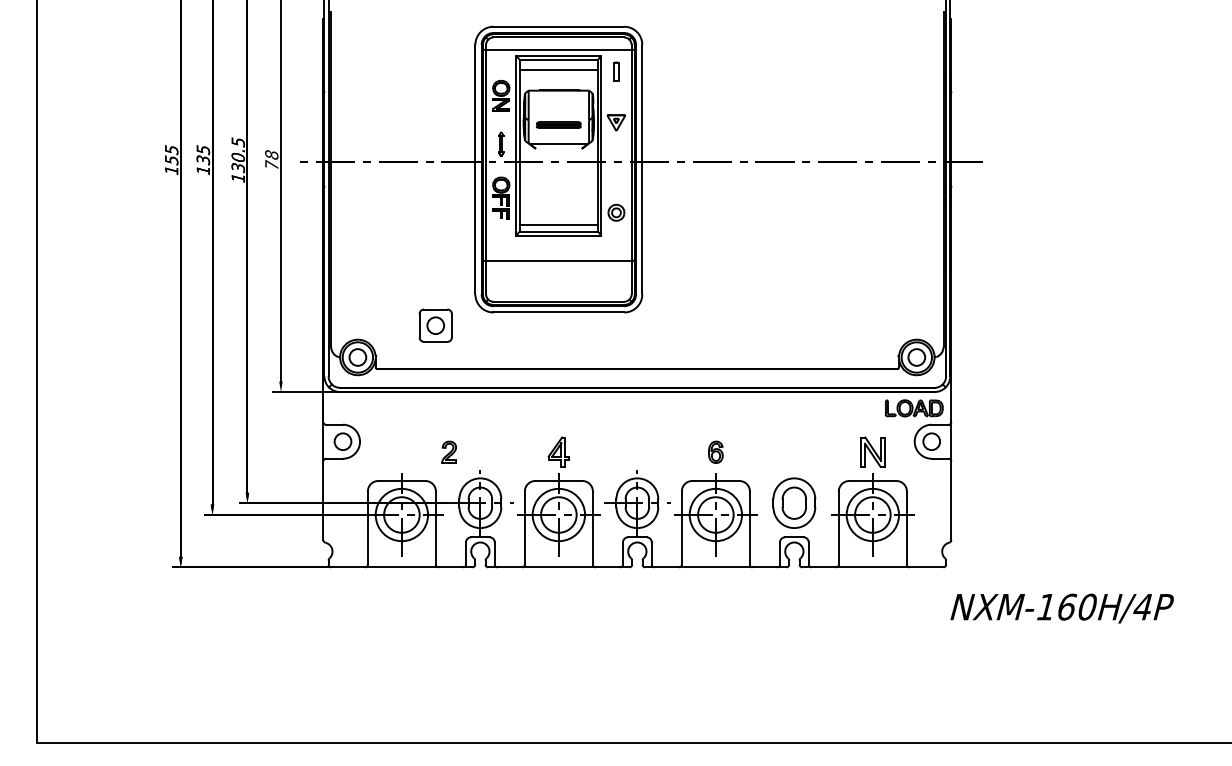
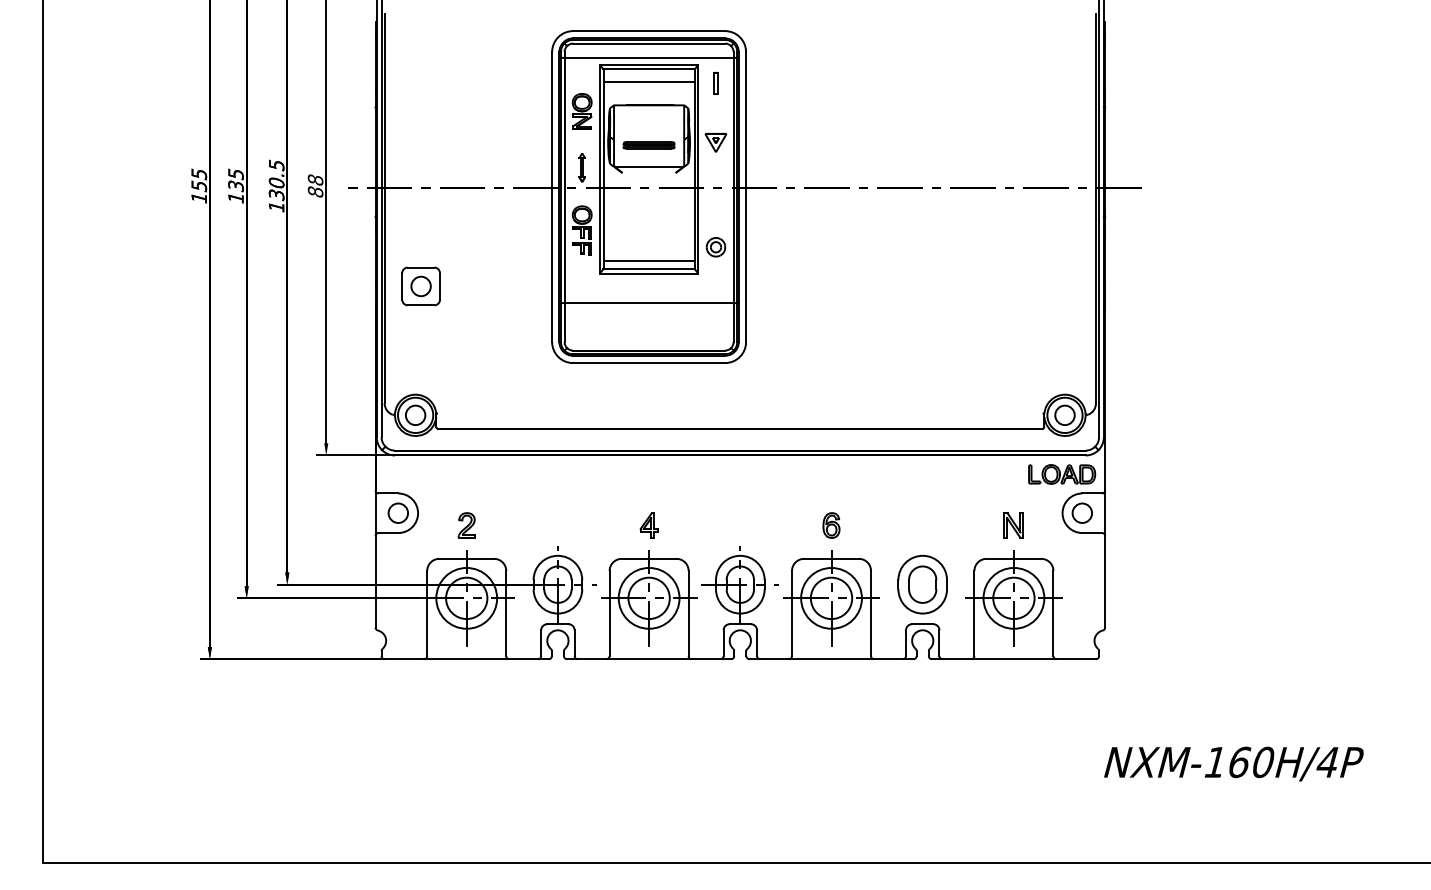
text: (271, 164) -> (315, 191), 78 -> 88
part: (435, 325) -> (420, 286), moved
part: (449, 452) -> (466, 525), moved
part: (558, 452) -> (648, 525), size x0.71
part: (872, 452) -> (1013, 525), size x0.71
text: (1061, 608) -> (1233, 763), moved

